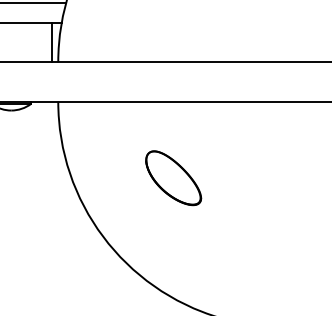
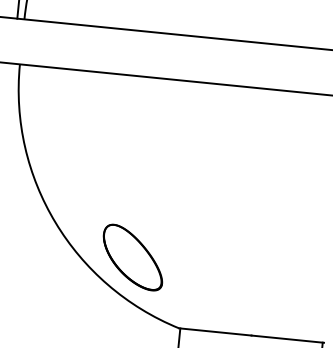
part: (173, 178) -> (132, 257), moved

